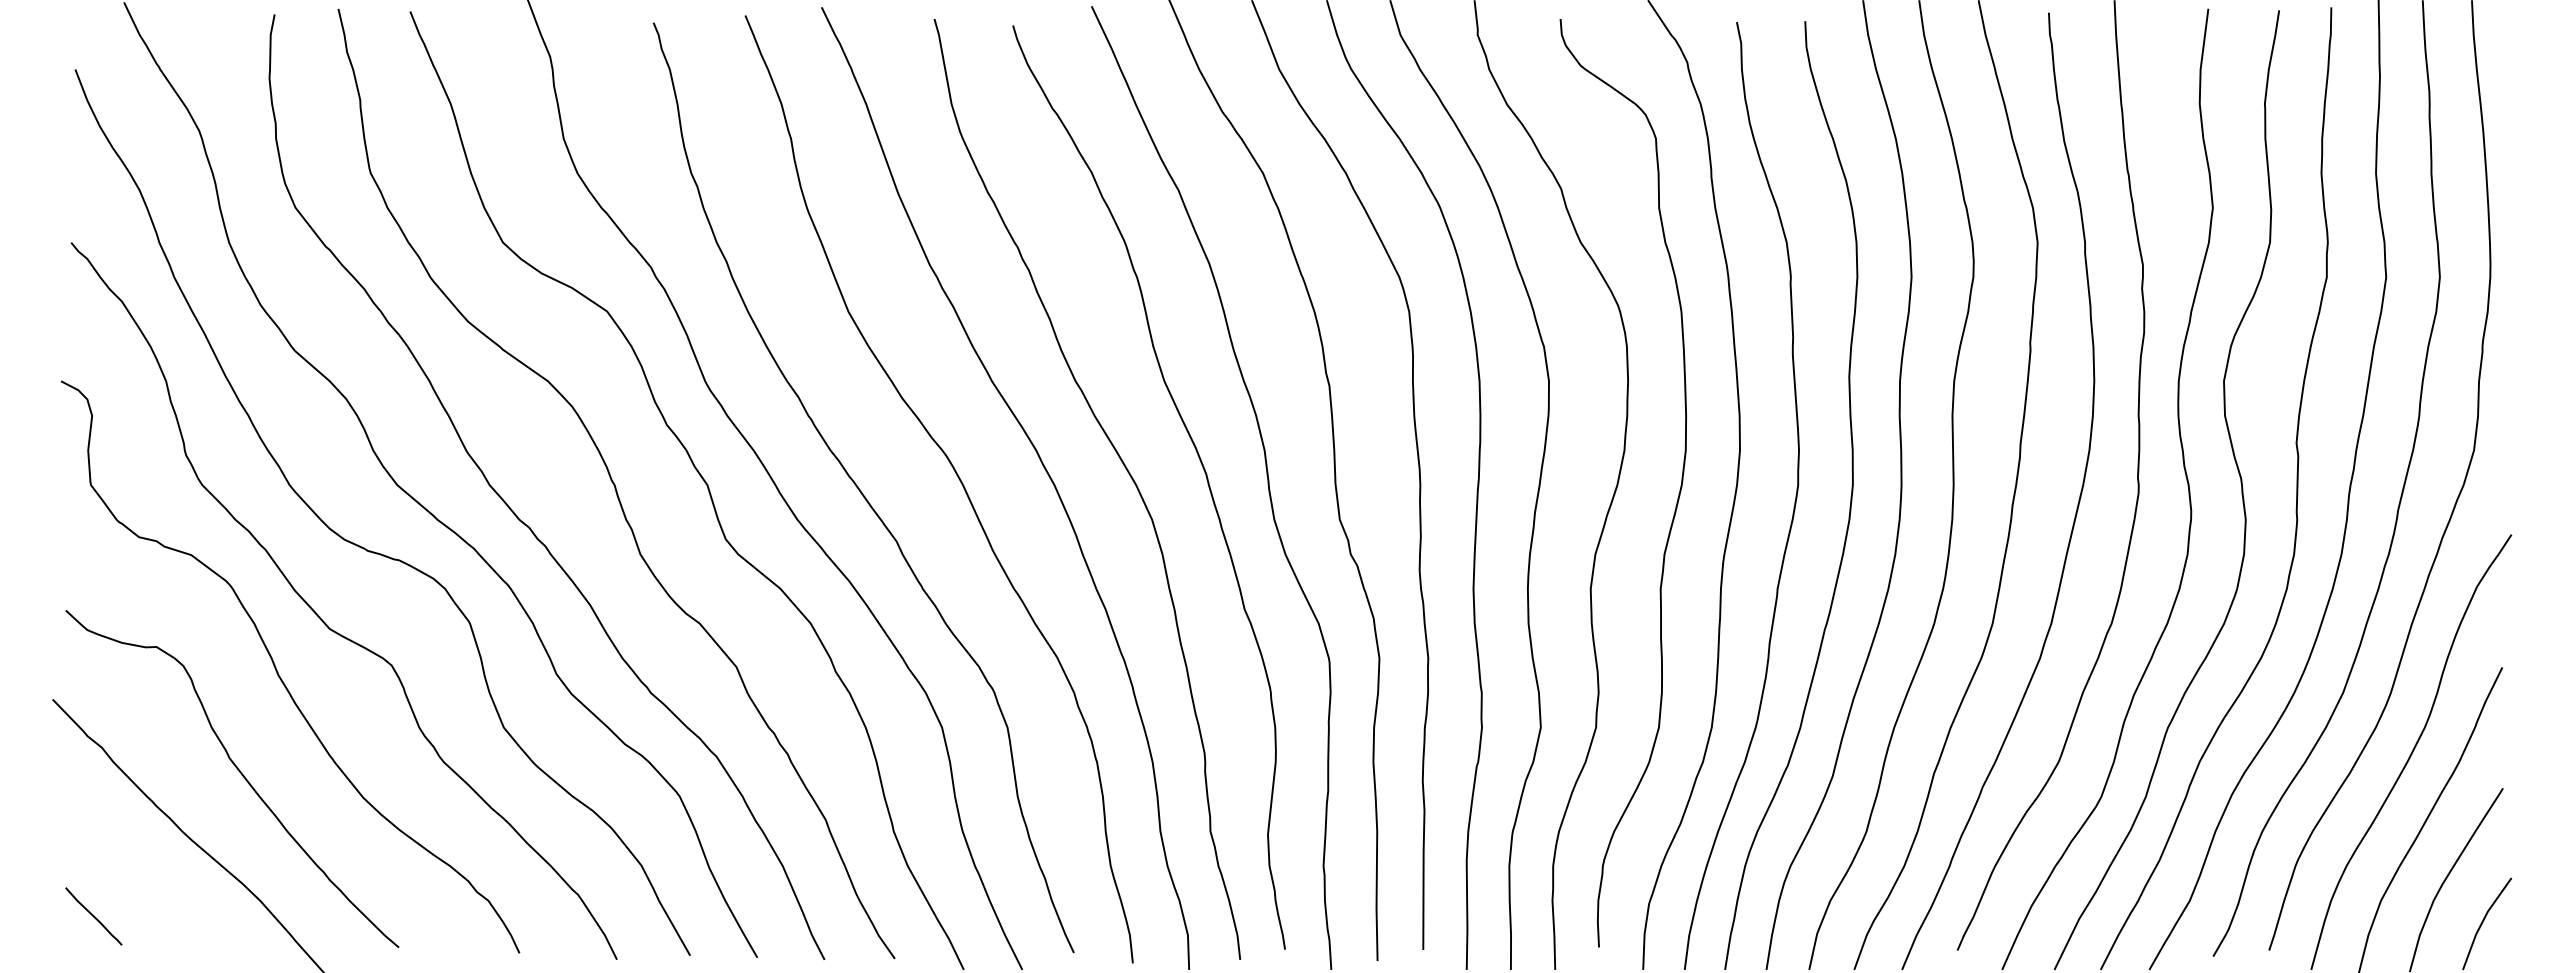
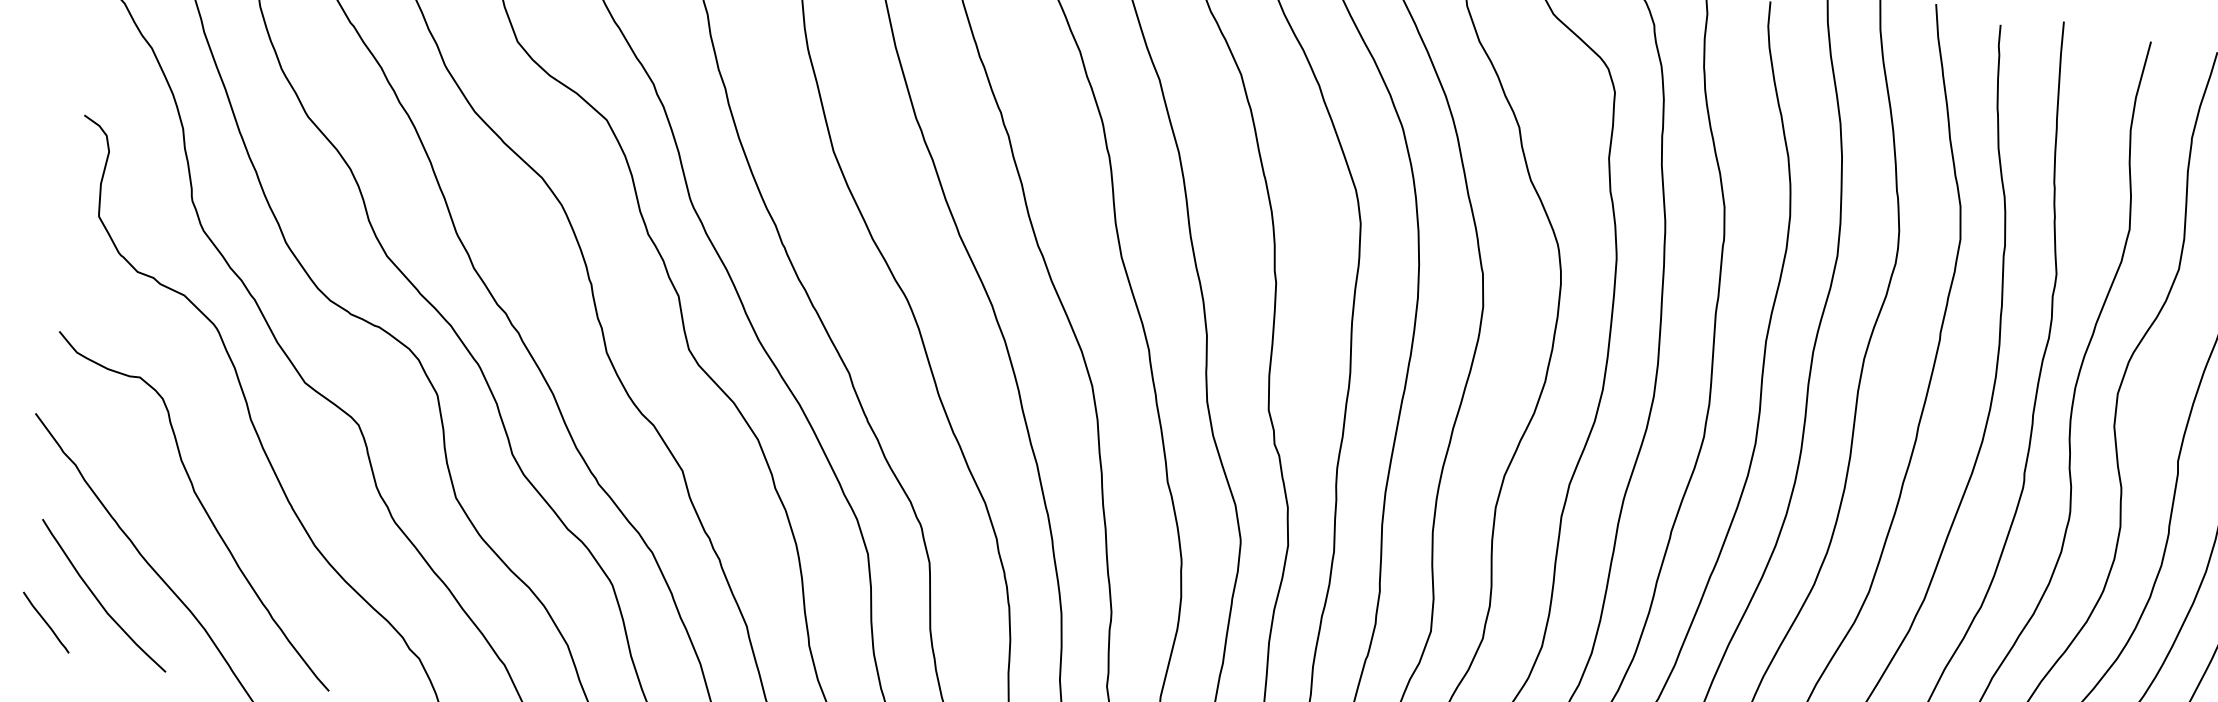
curve: (144, 884) -> (98, 599), added

